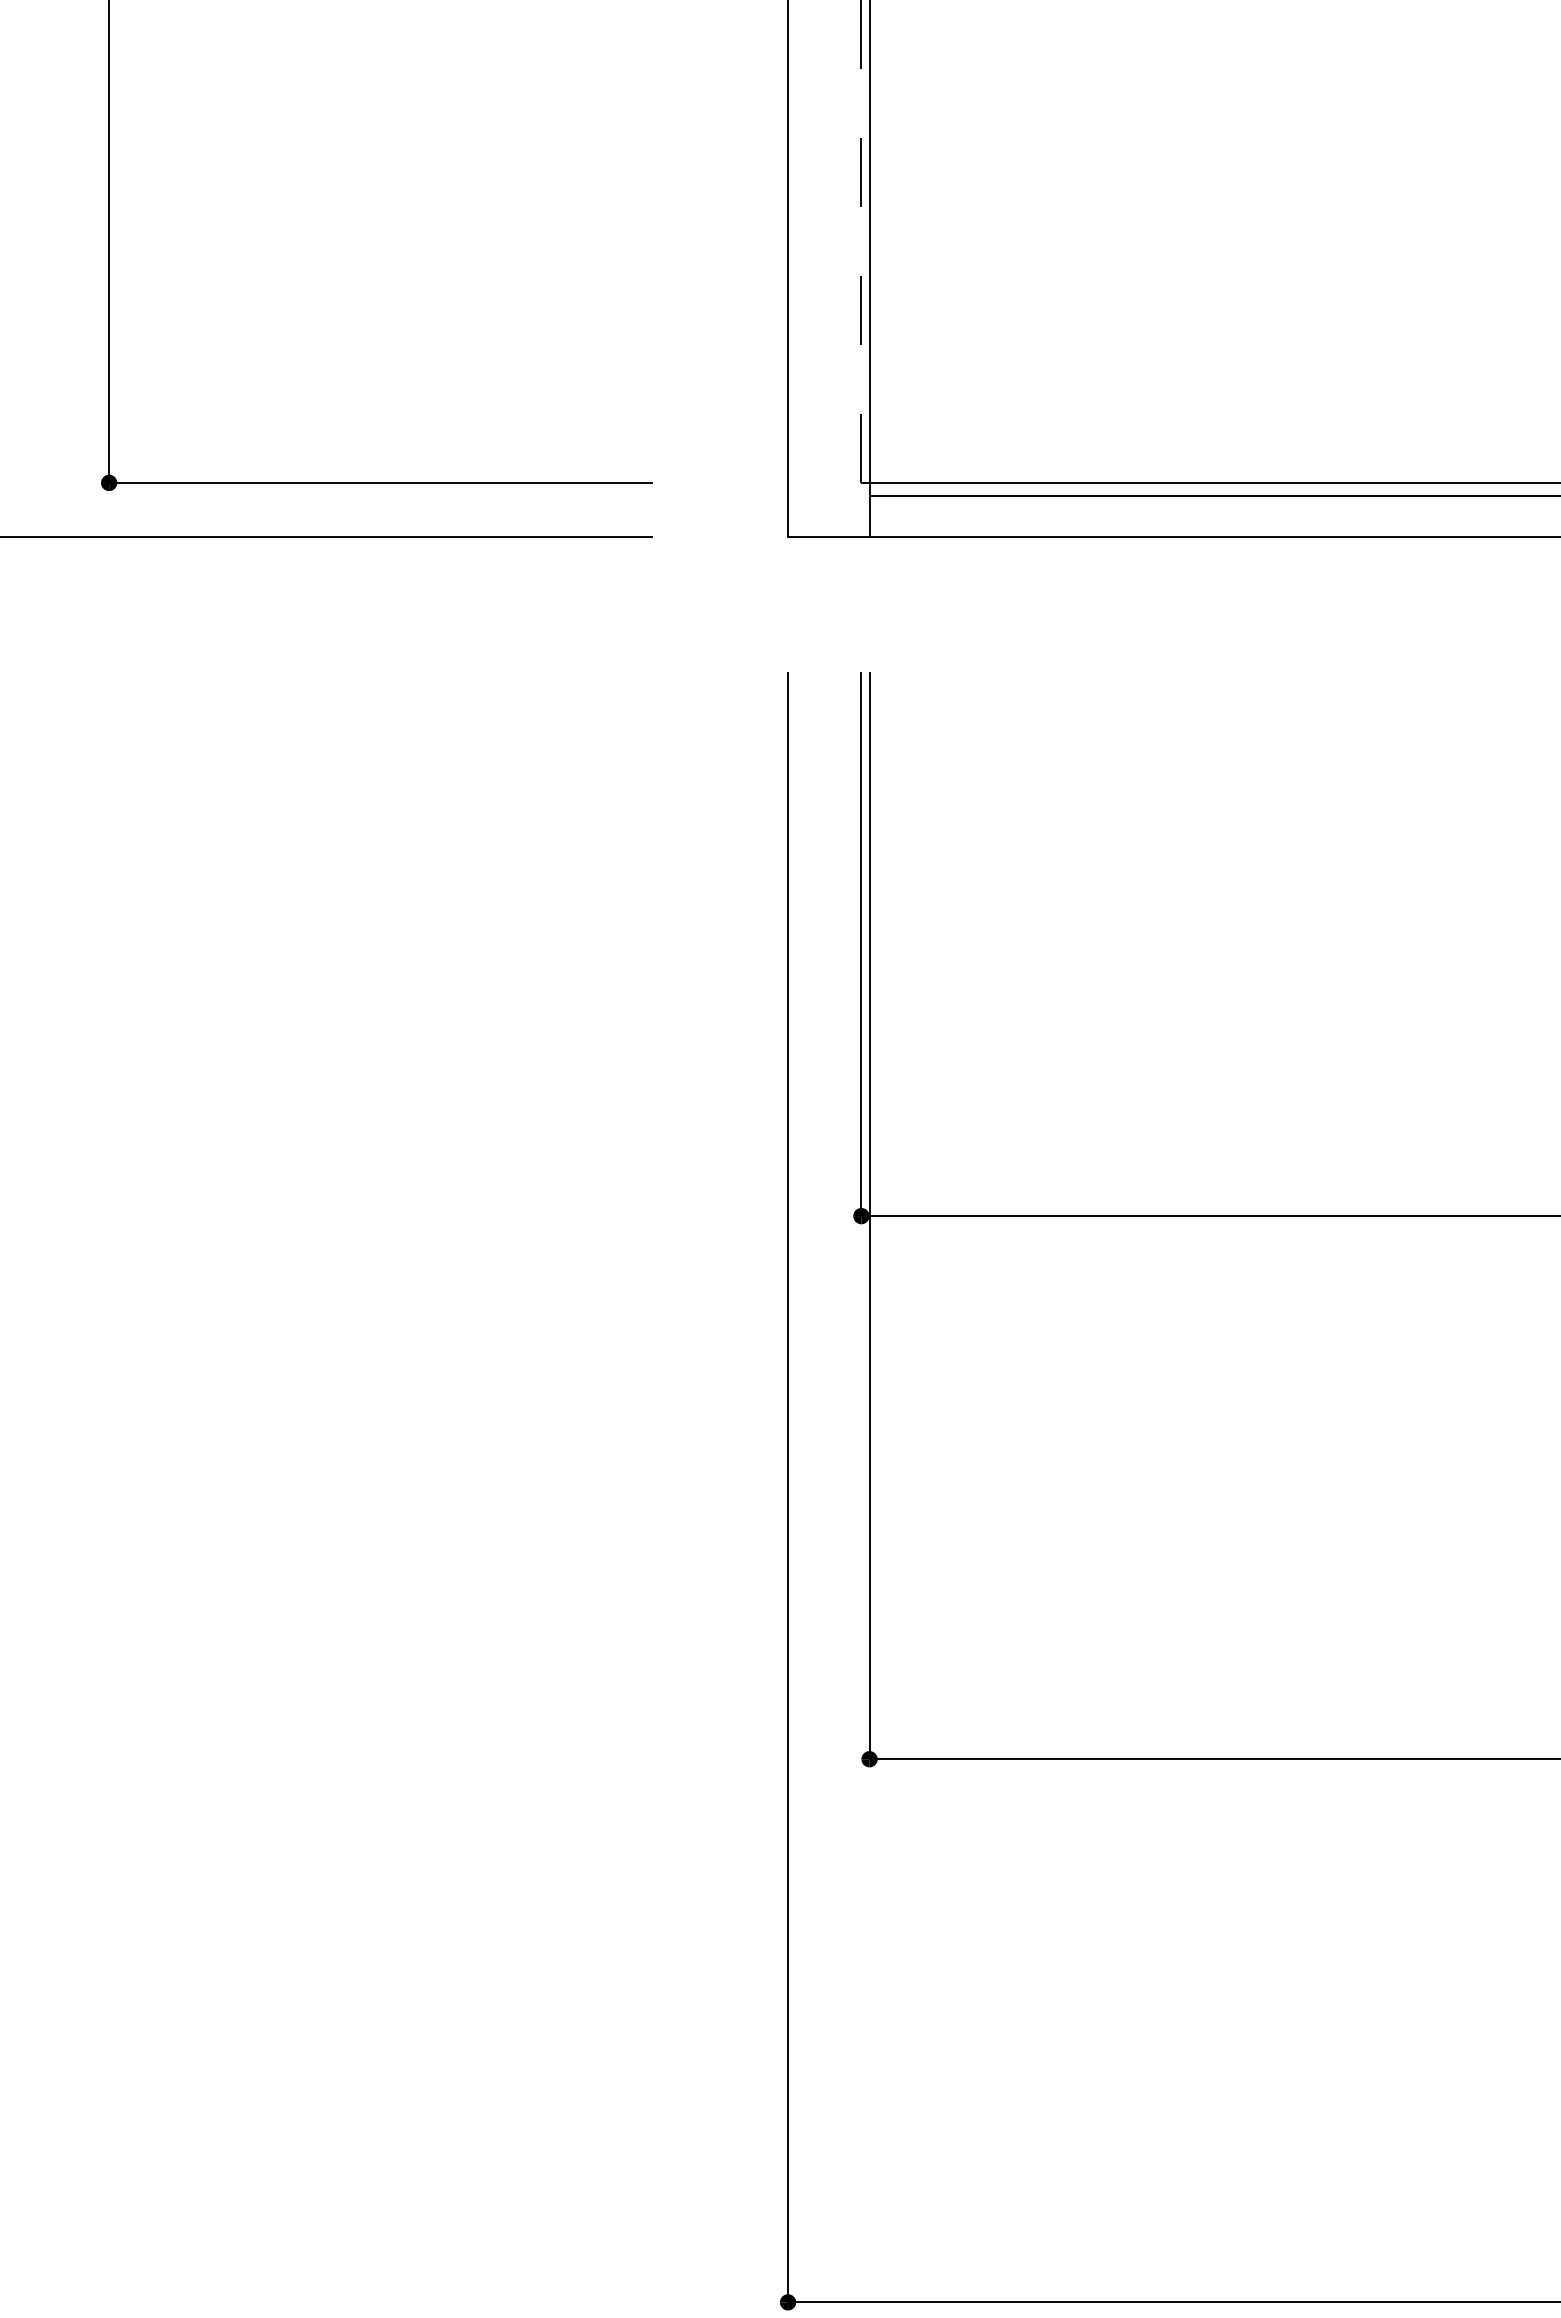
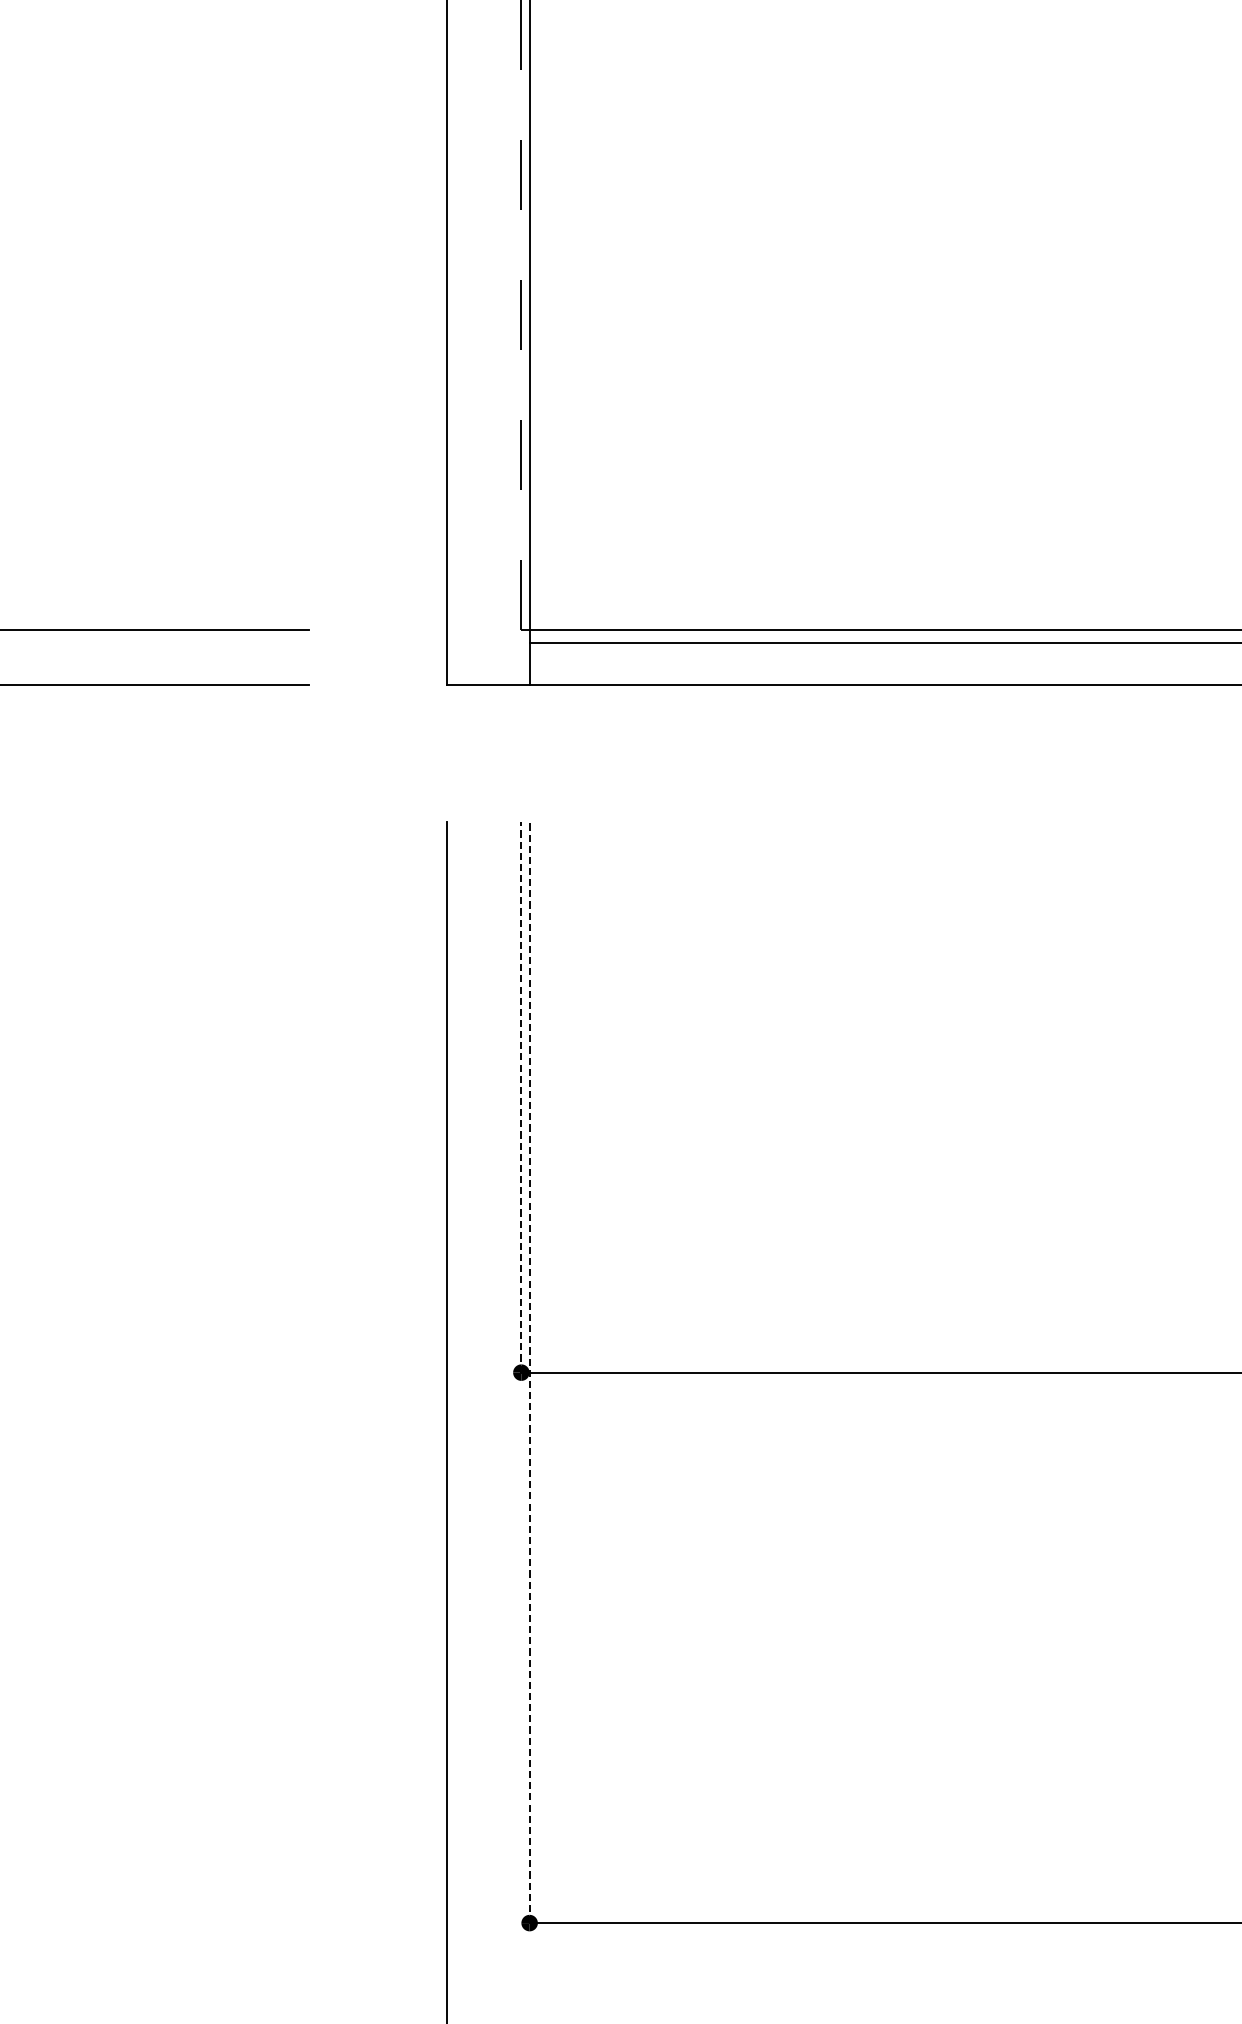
line: (861, 944) -> (521, 1097), solid -> dashed
line: (869, 1215) -> (529, 1372), solid -> dashed

